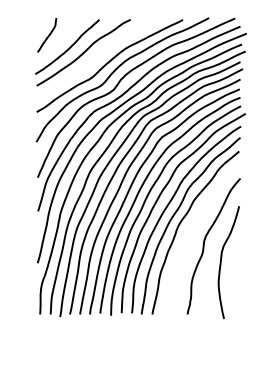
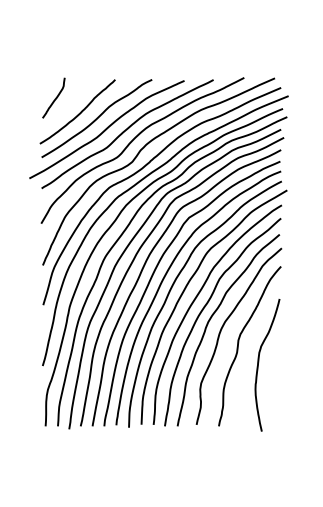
curve: (91, 62) -> (106, 129), added
curve: (191, 230) -> (223, 327), added

